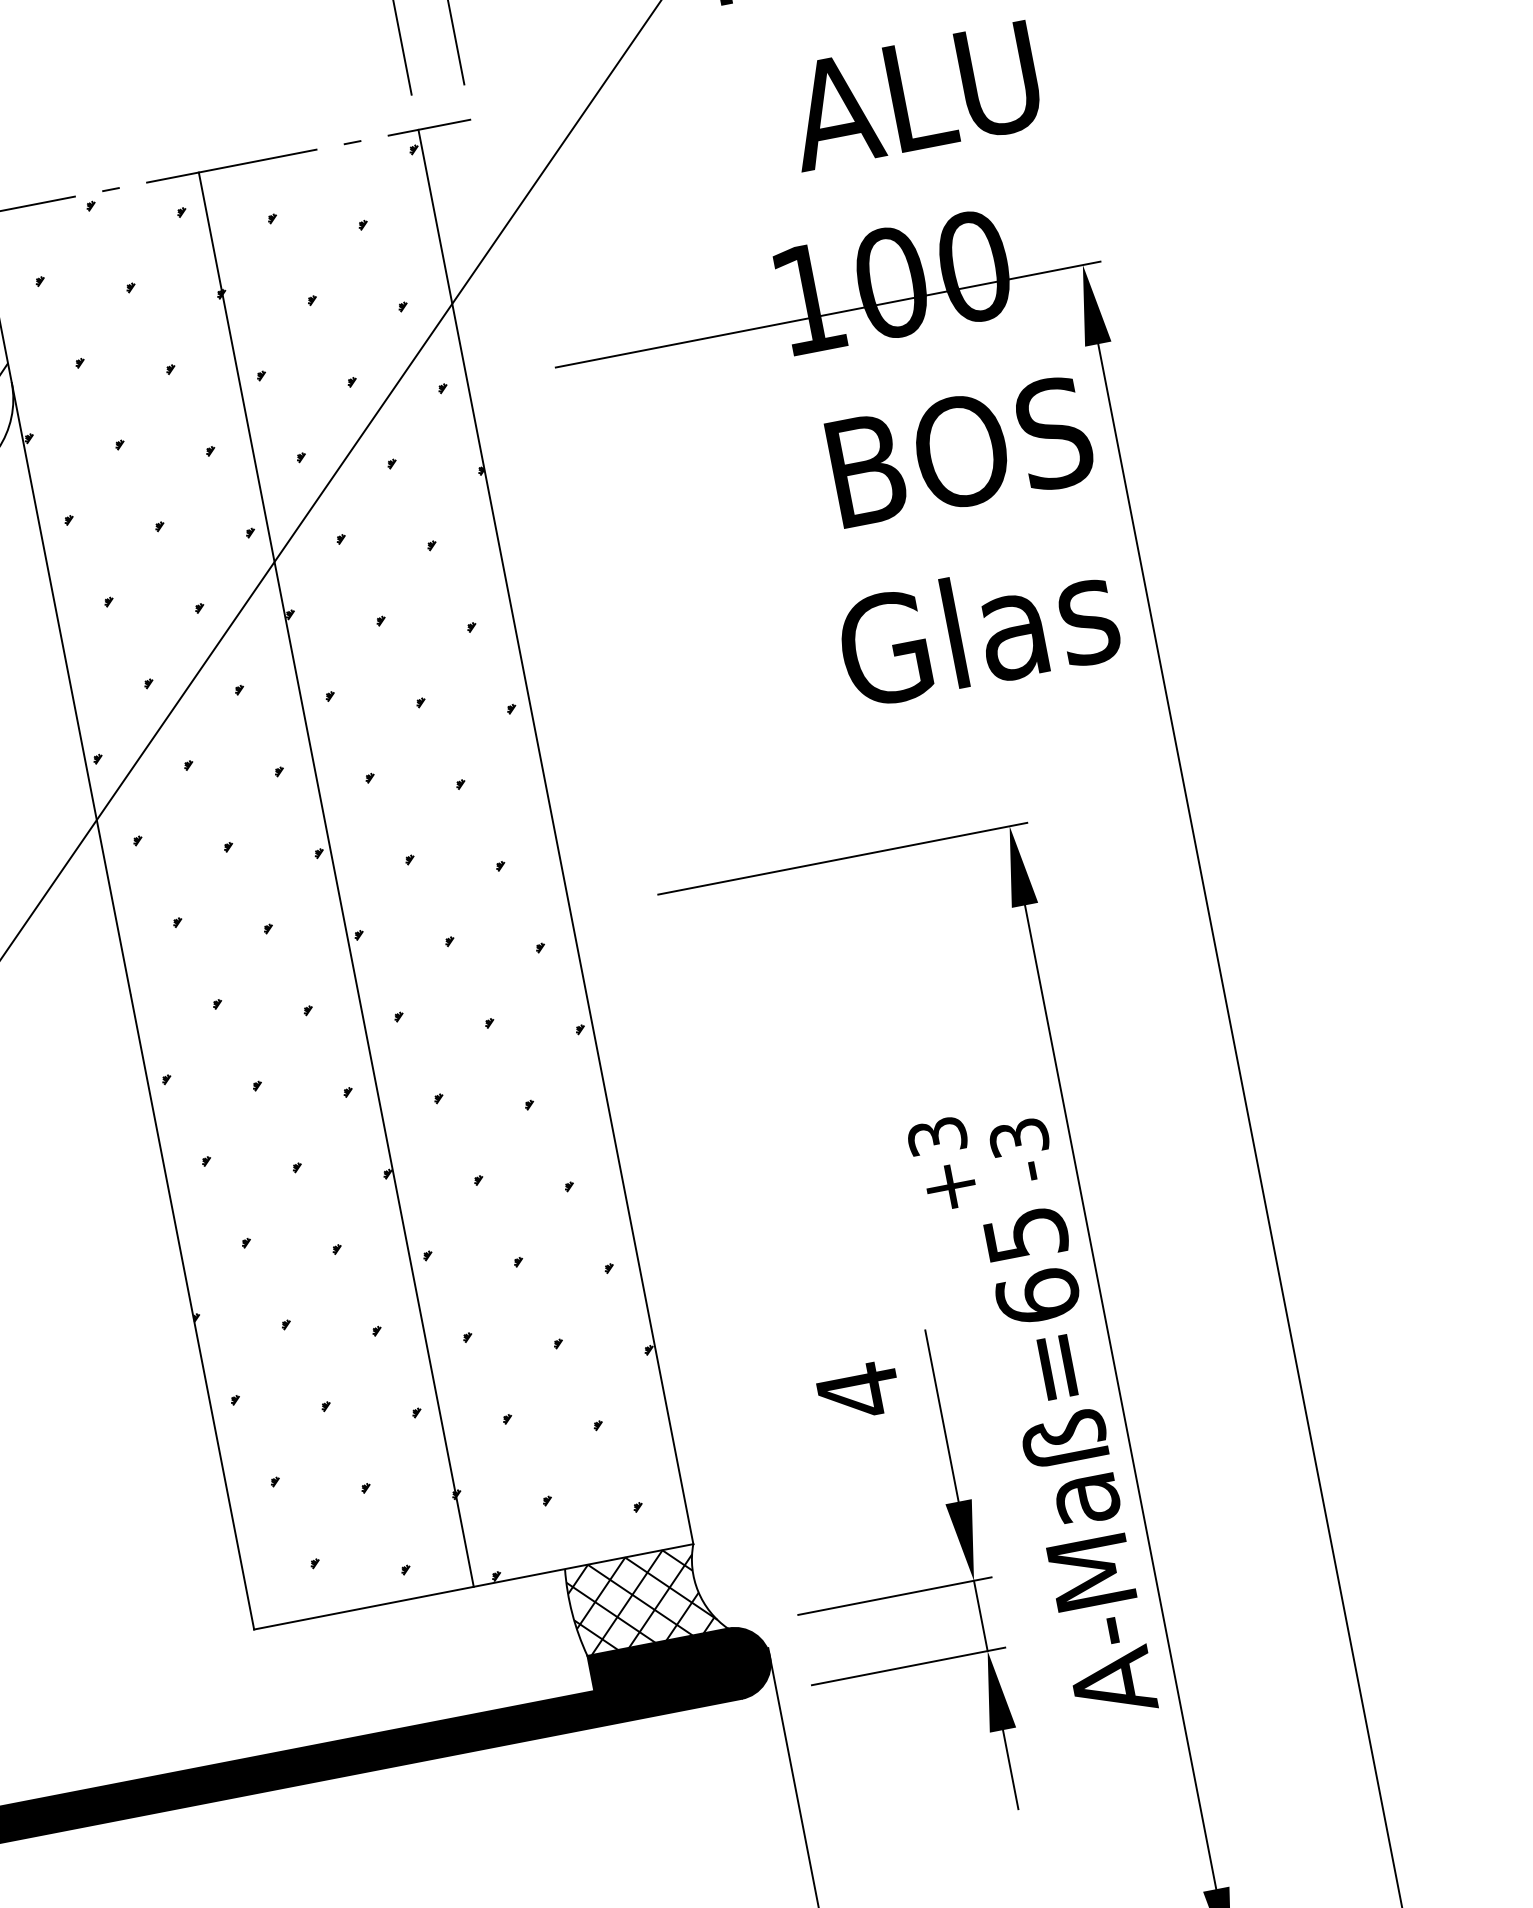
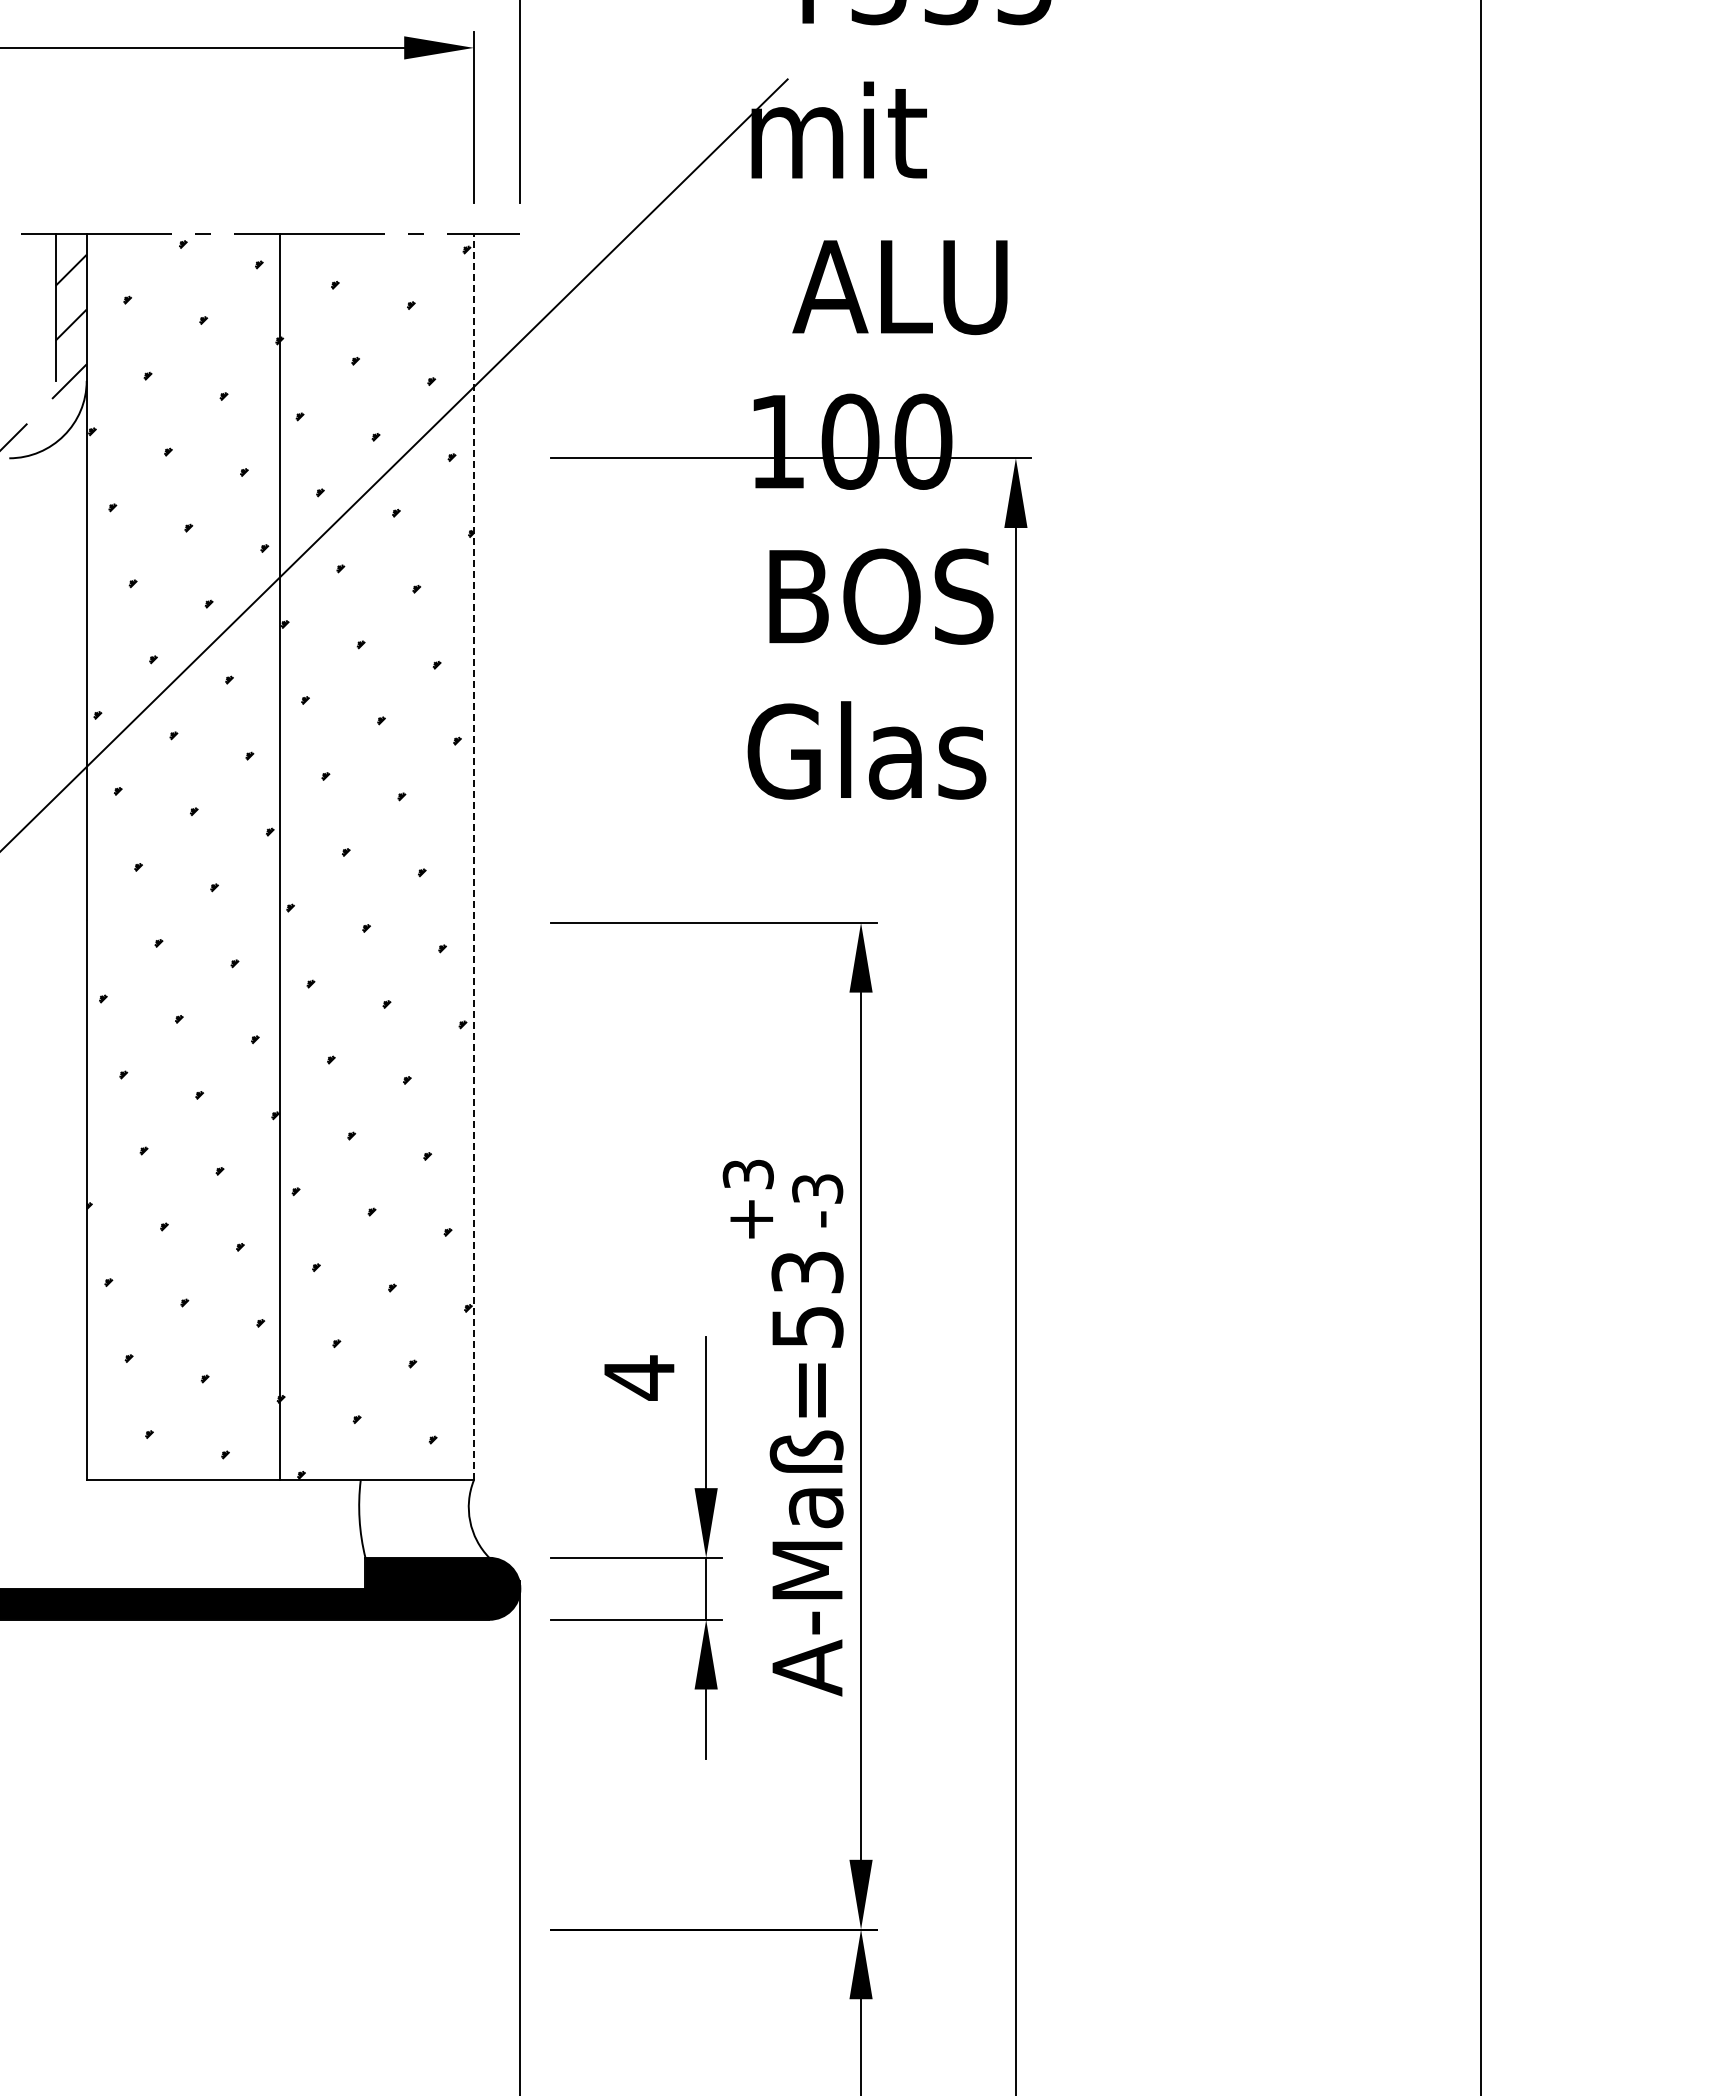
line: (555, 836) -> (473, 856), solid -> dashed
text: (1031, 1265) -> (807, 1299), A-Maß=65 -> A-Maß=53
hatch: (641, 1599) -> (420, 1518), removed

